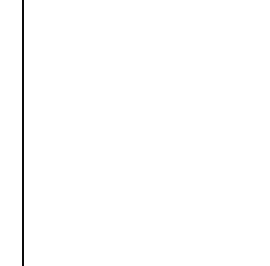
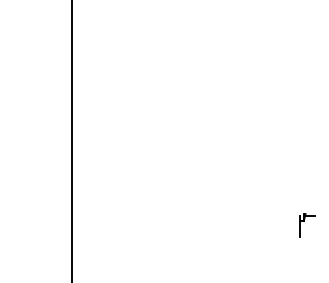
part: (250, 214) -> (307, 225), added

